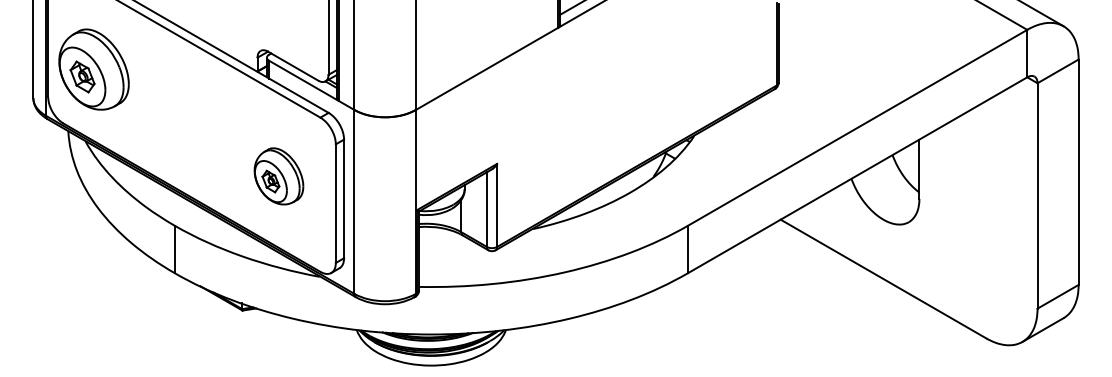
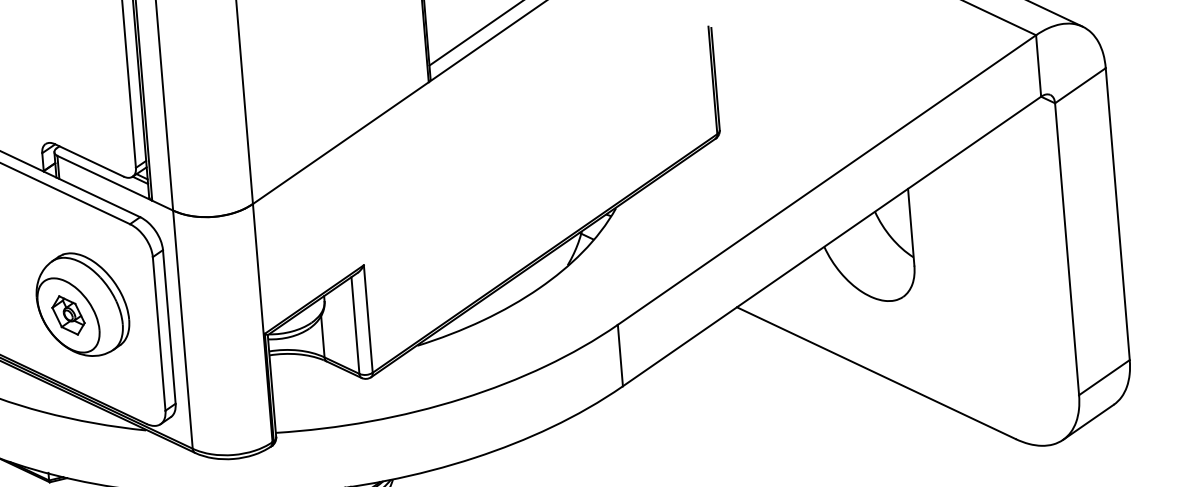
part: (278, 176) -> (82, 304), size x1.43

